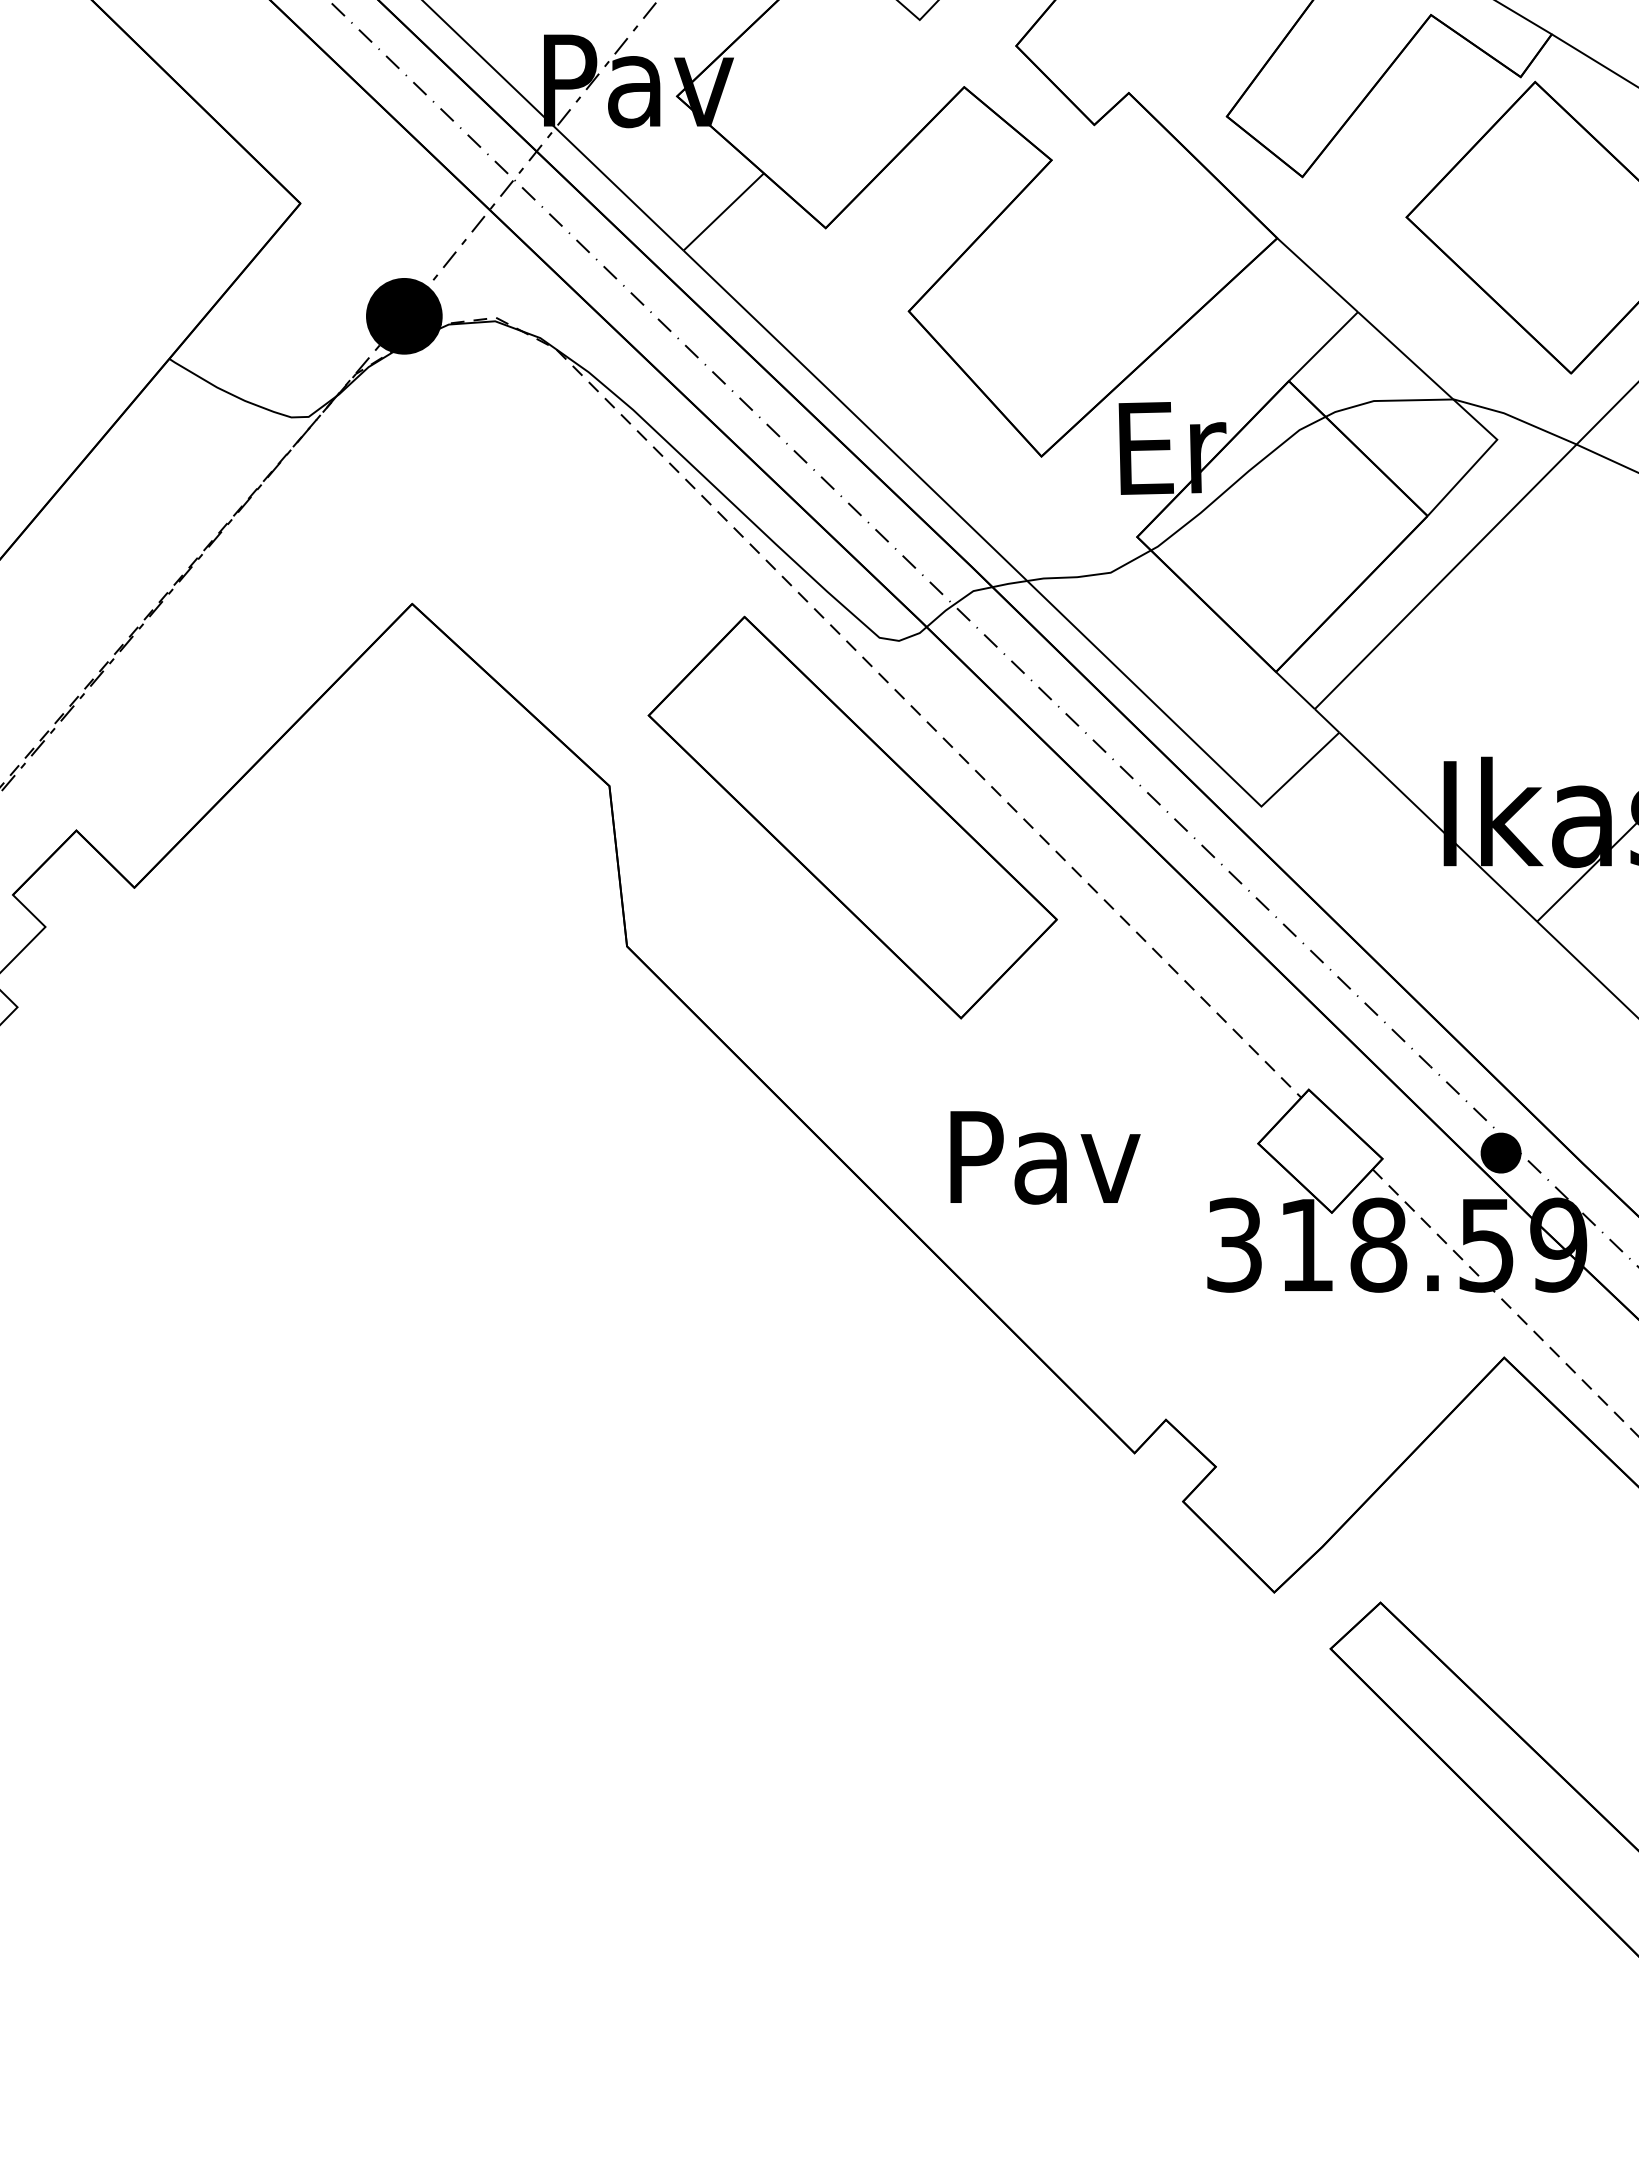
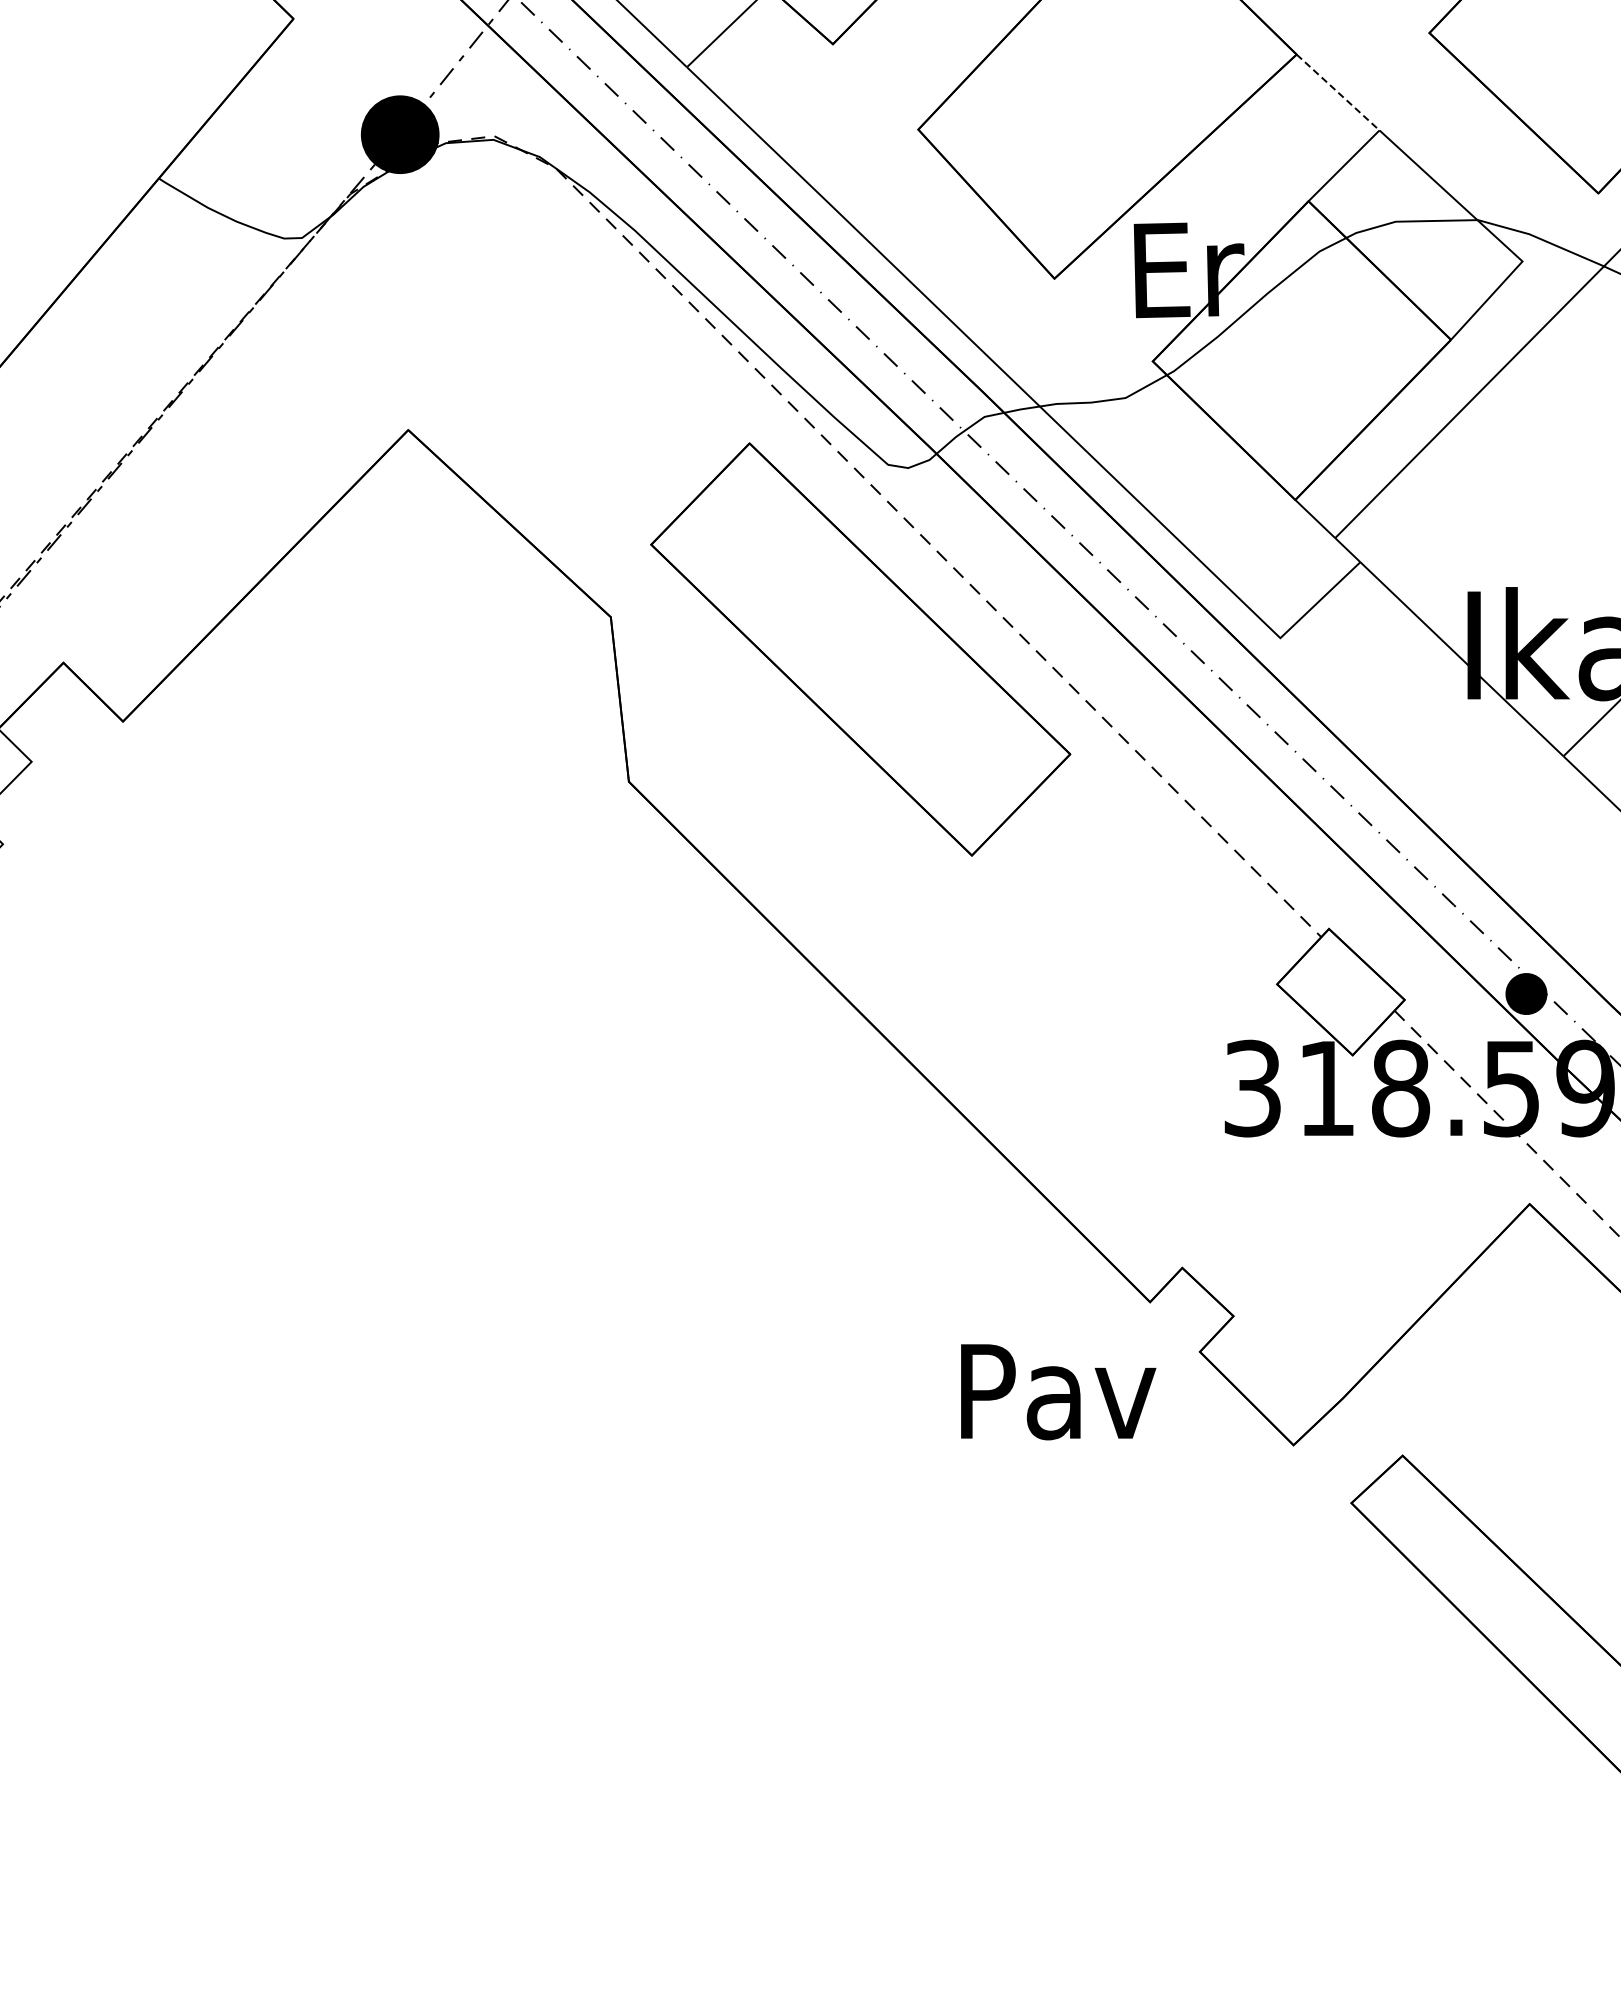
line: (1317, 275) -> (1337, 92), solid -> dashed
text: (1045, 1157) -> (1058, 1391), moved

